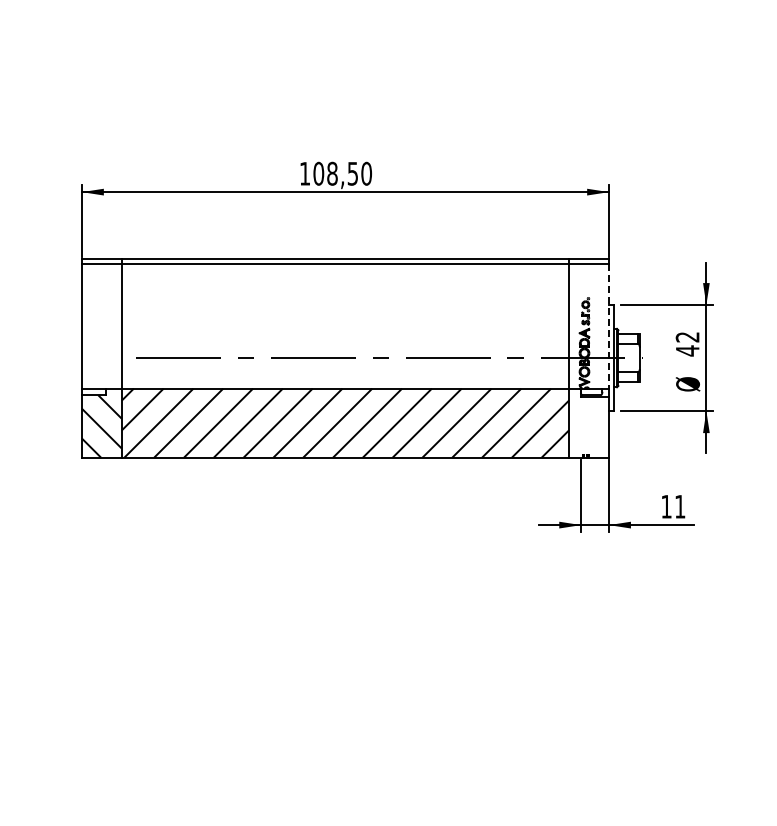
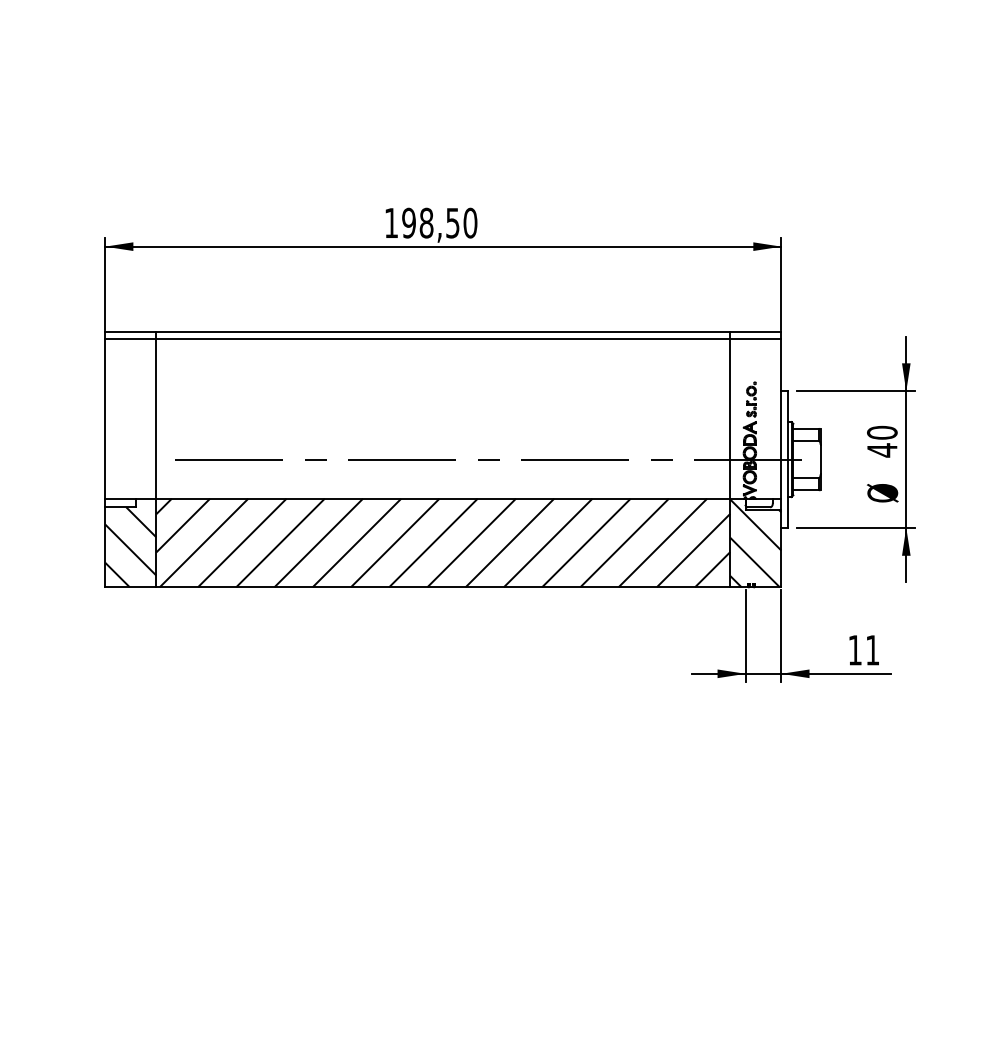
text: (318, 173) -> (408, 222), 108,50 -> 198,50
line: (609, 326) -> (781, 419), dashed -> solid
text: (687, 336) -> (882, 431), 42 -> 40
hatch: (589, 423) -> (756, 543), added

